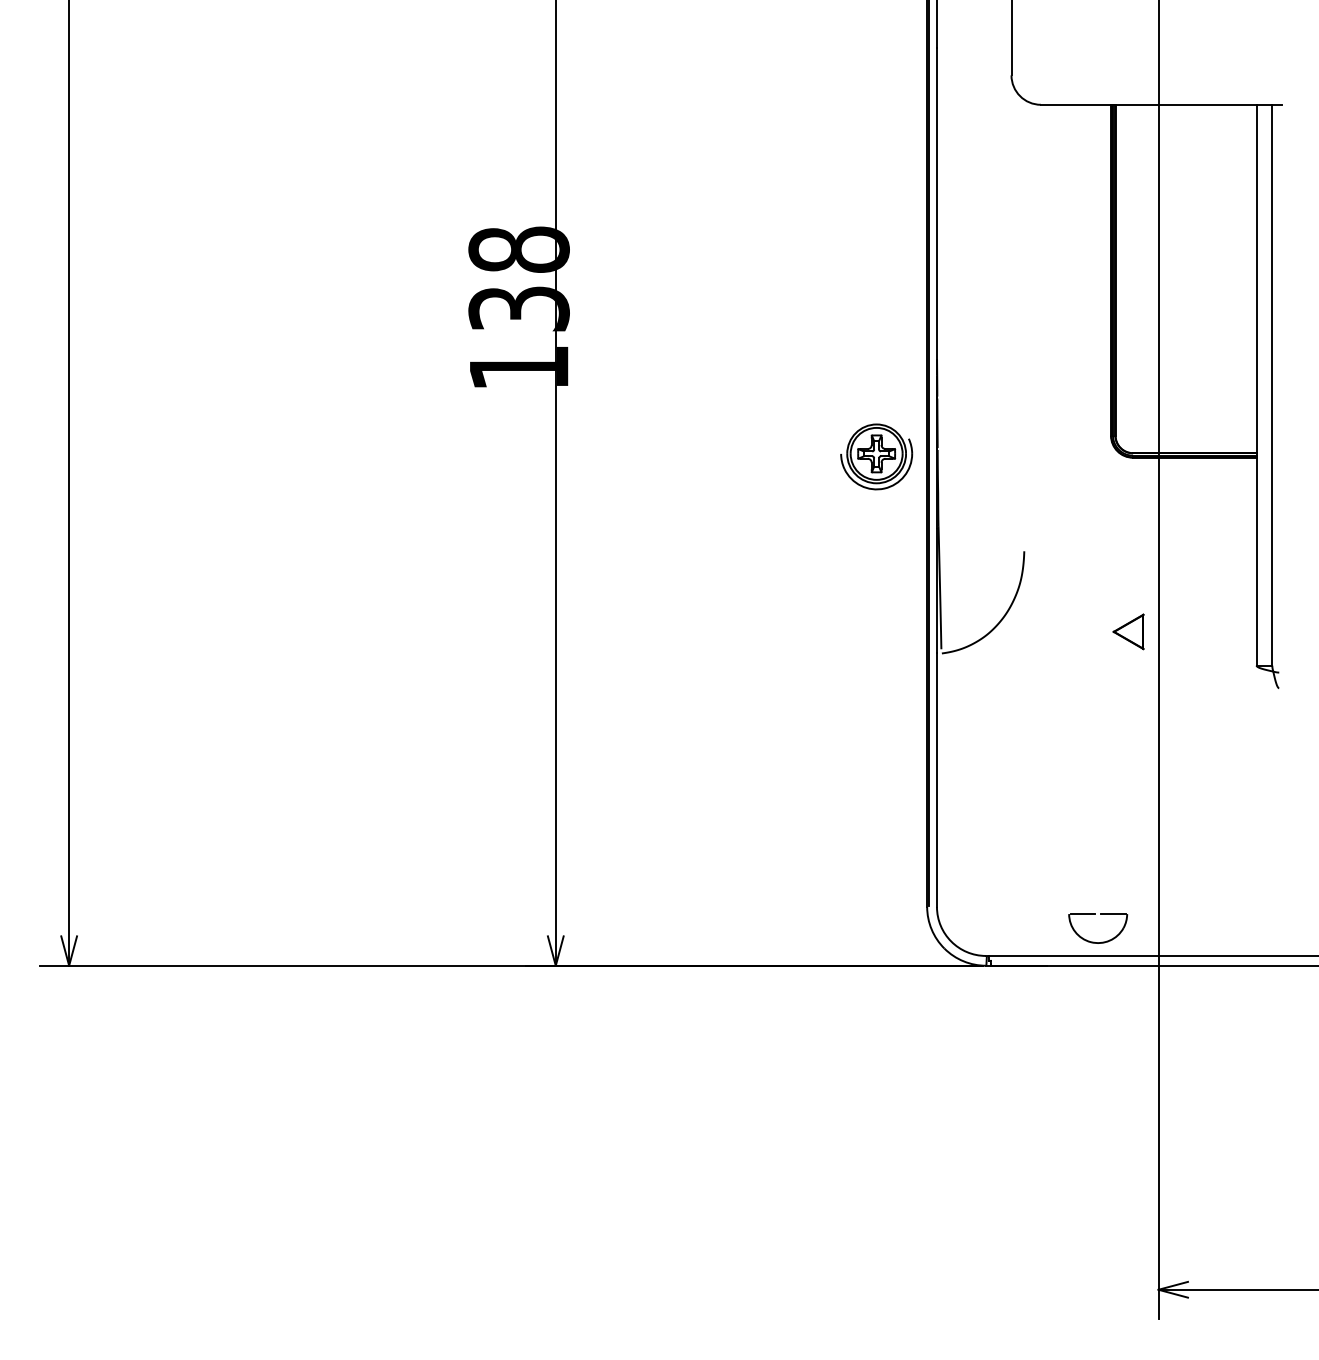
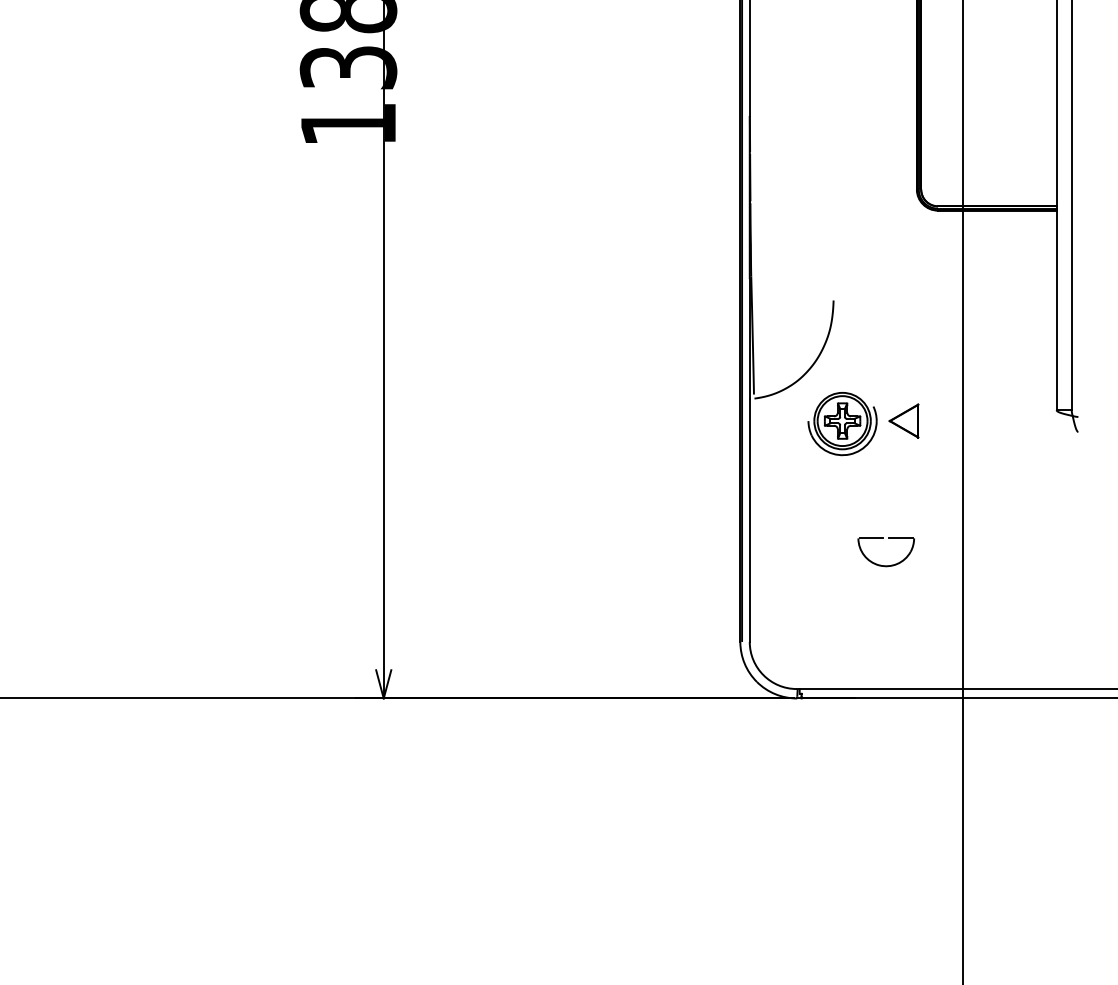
part: (876, 456) -> (842, 423), moved
part: (1128, 631) -> (903, 420), moved
part: (1094, 941) -> (882, 564), moved

